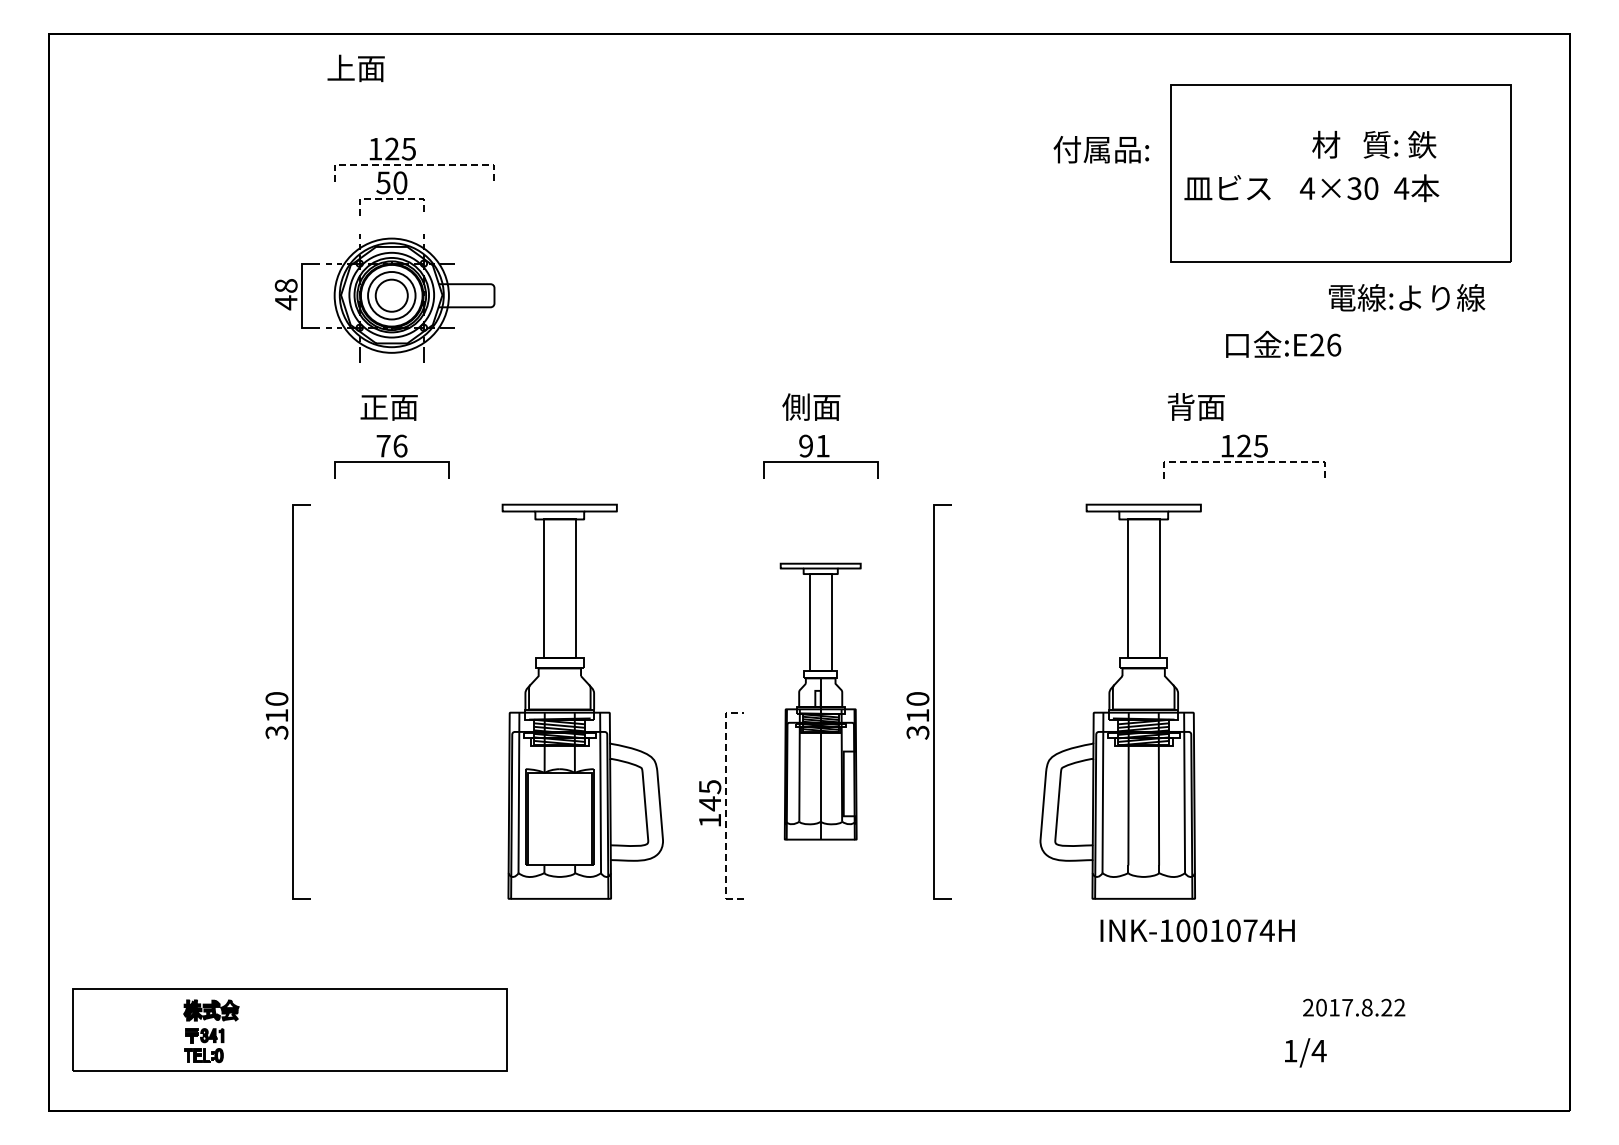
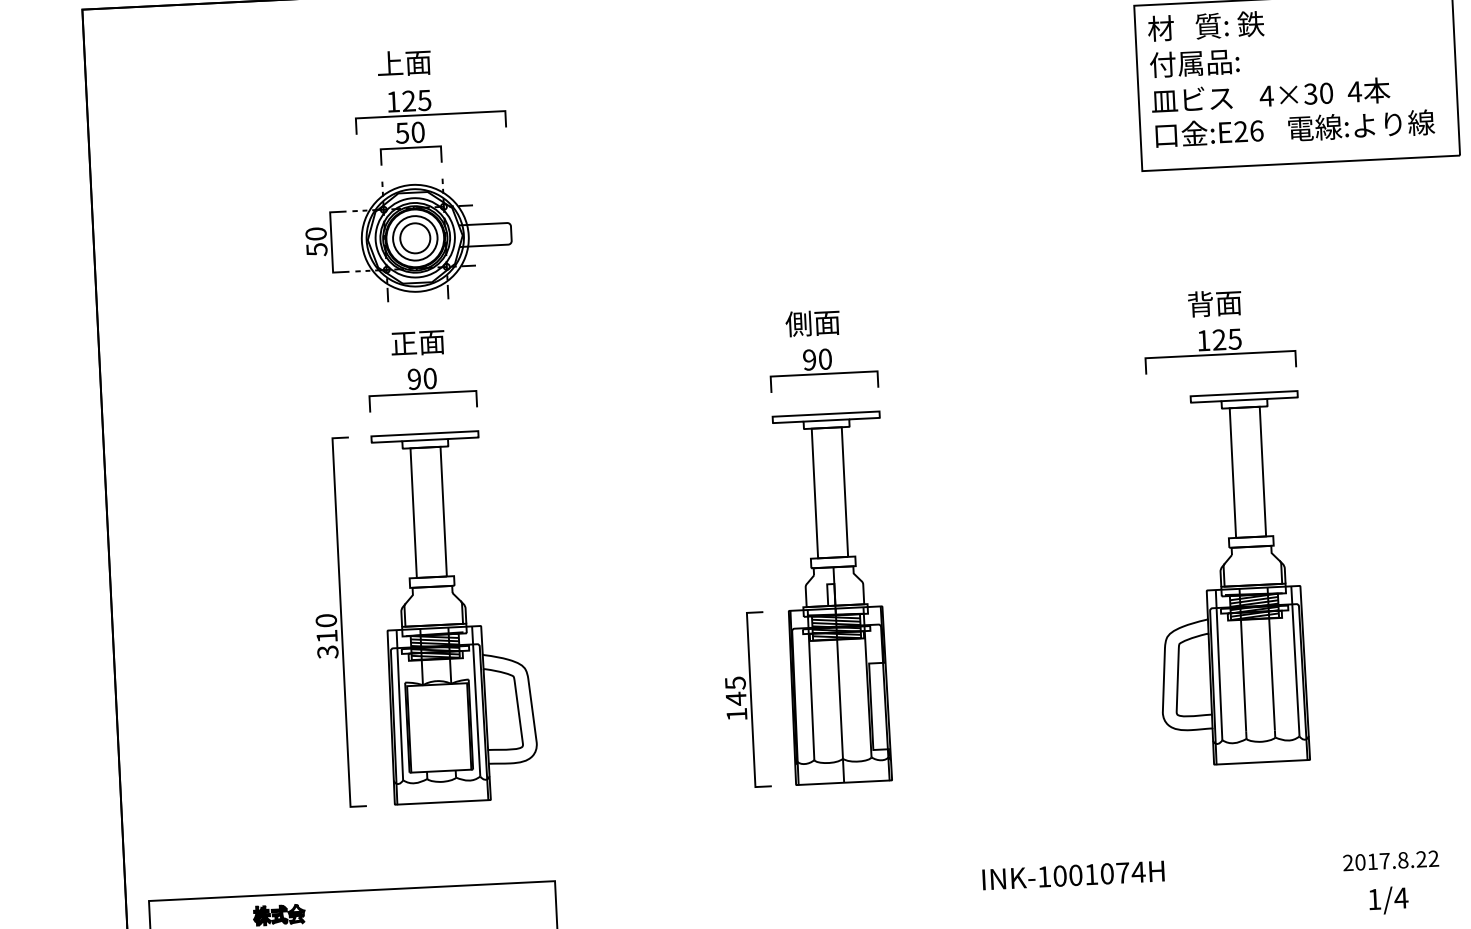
text: (355, 68) -> (403, 63), moved
text: (1374, 144) -> (1206, 26), moved
text: (1101, 149) -> (1194, 63), moved
line: (414, 164) -> (430, 114), dashed -> solid
line: (392, 198) -> (411, 147), dashed -> solid
text: (286, 294) -> (316, 242), 48 -> 50
text: (1407, 297) -> (1361, 125), moved
text: (1283, 343) -> (1209, 131), moved
text: (1195, 406) -> (1214, 303), moved
text: (391, 445) -> (421, 378), 76 -> 90
text: (822, 445) -> (824, 358), 91 -> 90
line: (1245, 461) -> (1221, 354), dashed -> solid
part: (582, 701) -> (455, 616), moved
part: (820, 701) -> (834, 598), size x1.43
part: (928, 701) -> (935, 593), removed
part: (1120, 701) -> (1231, 578), moved
line: (726, 805) -> (751, 699), dashed -> solid
text: (1197, 930) -> (1073, 875), moved
text: (1354, 1007) -> (1391, 860), moved
text: (1305, 1052) -> (1388, 900), moved

